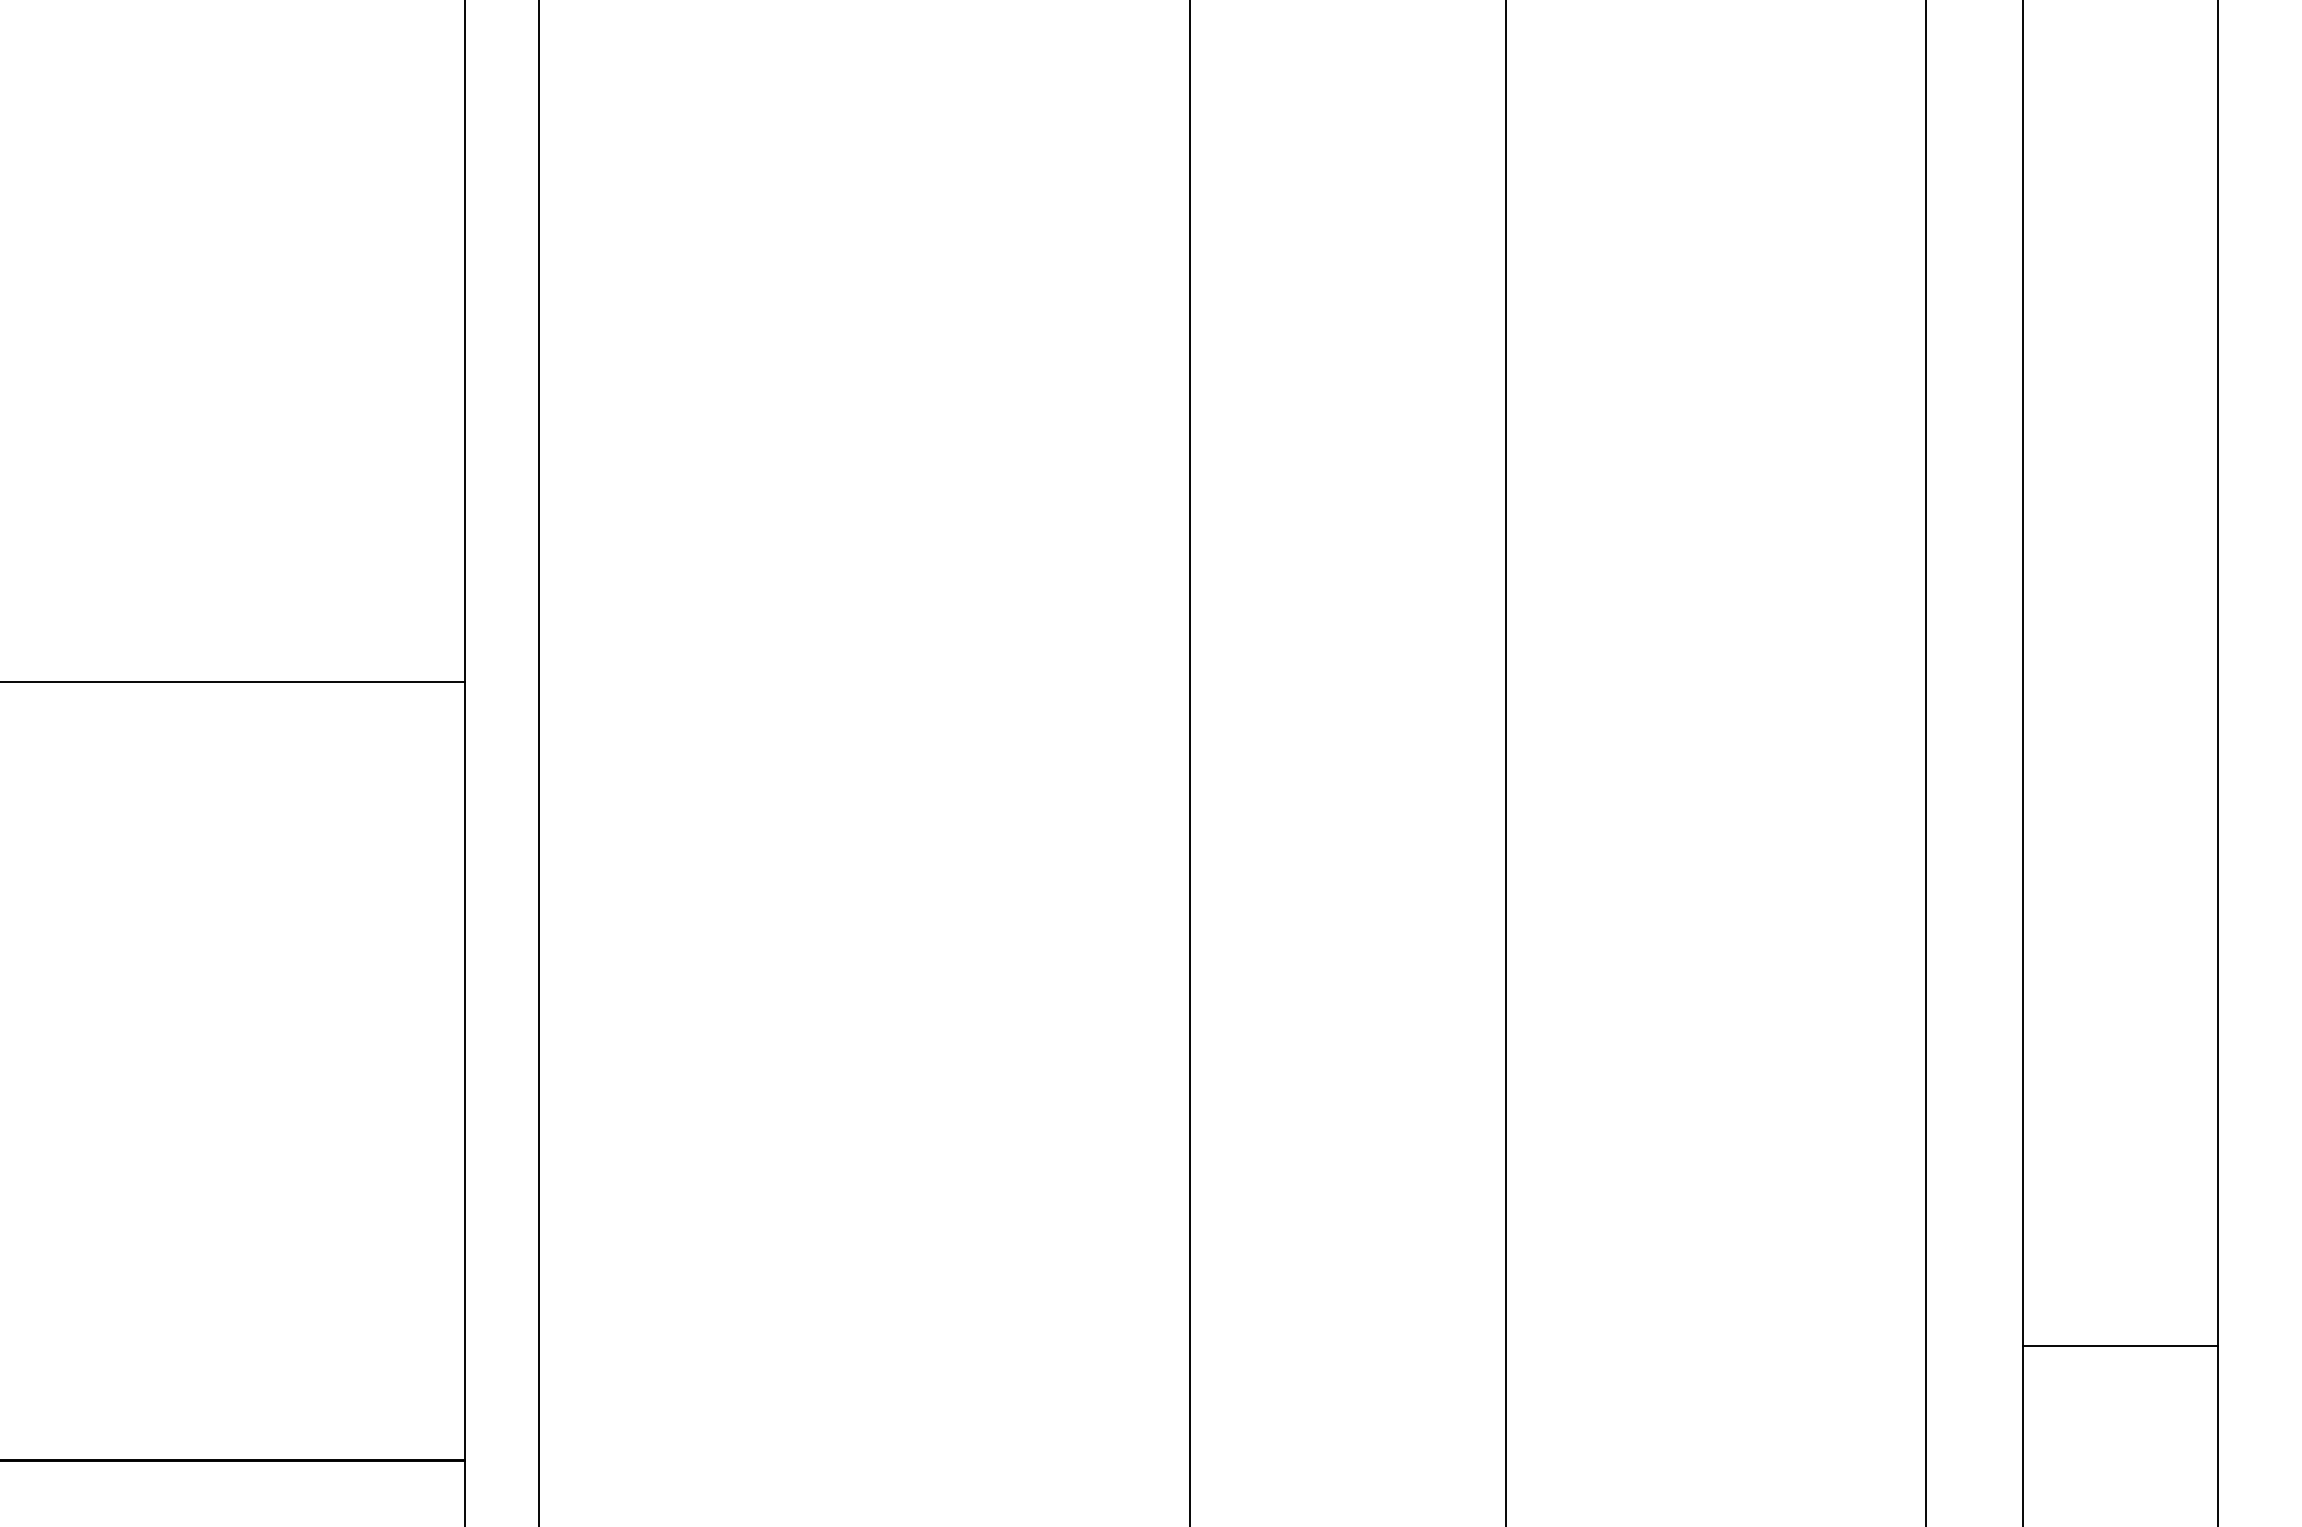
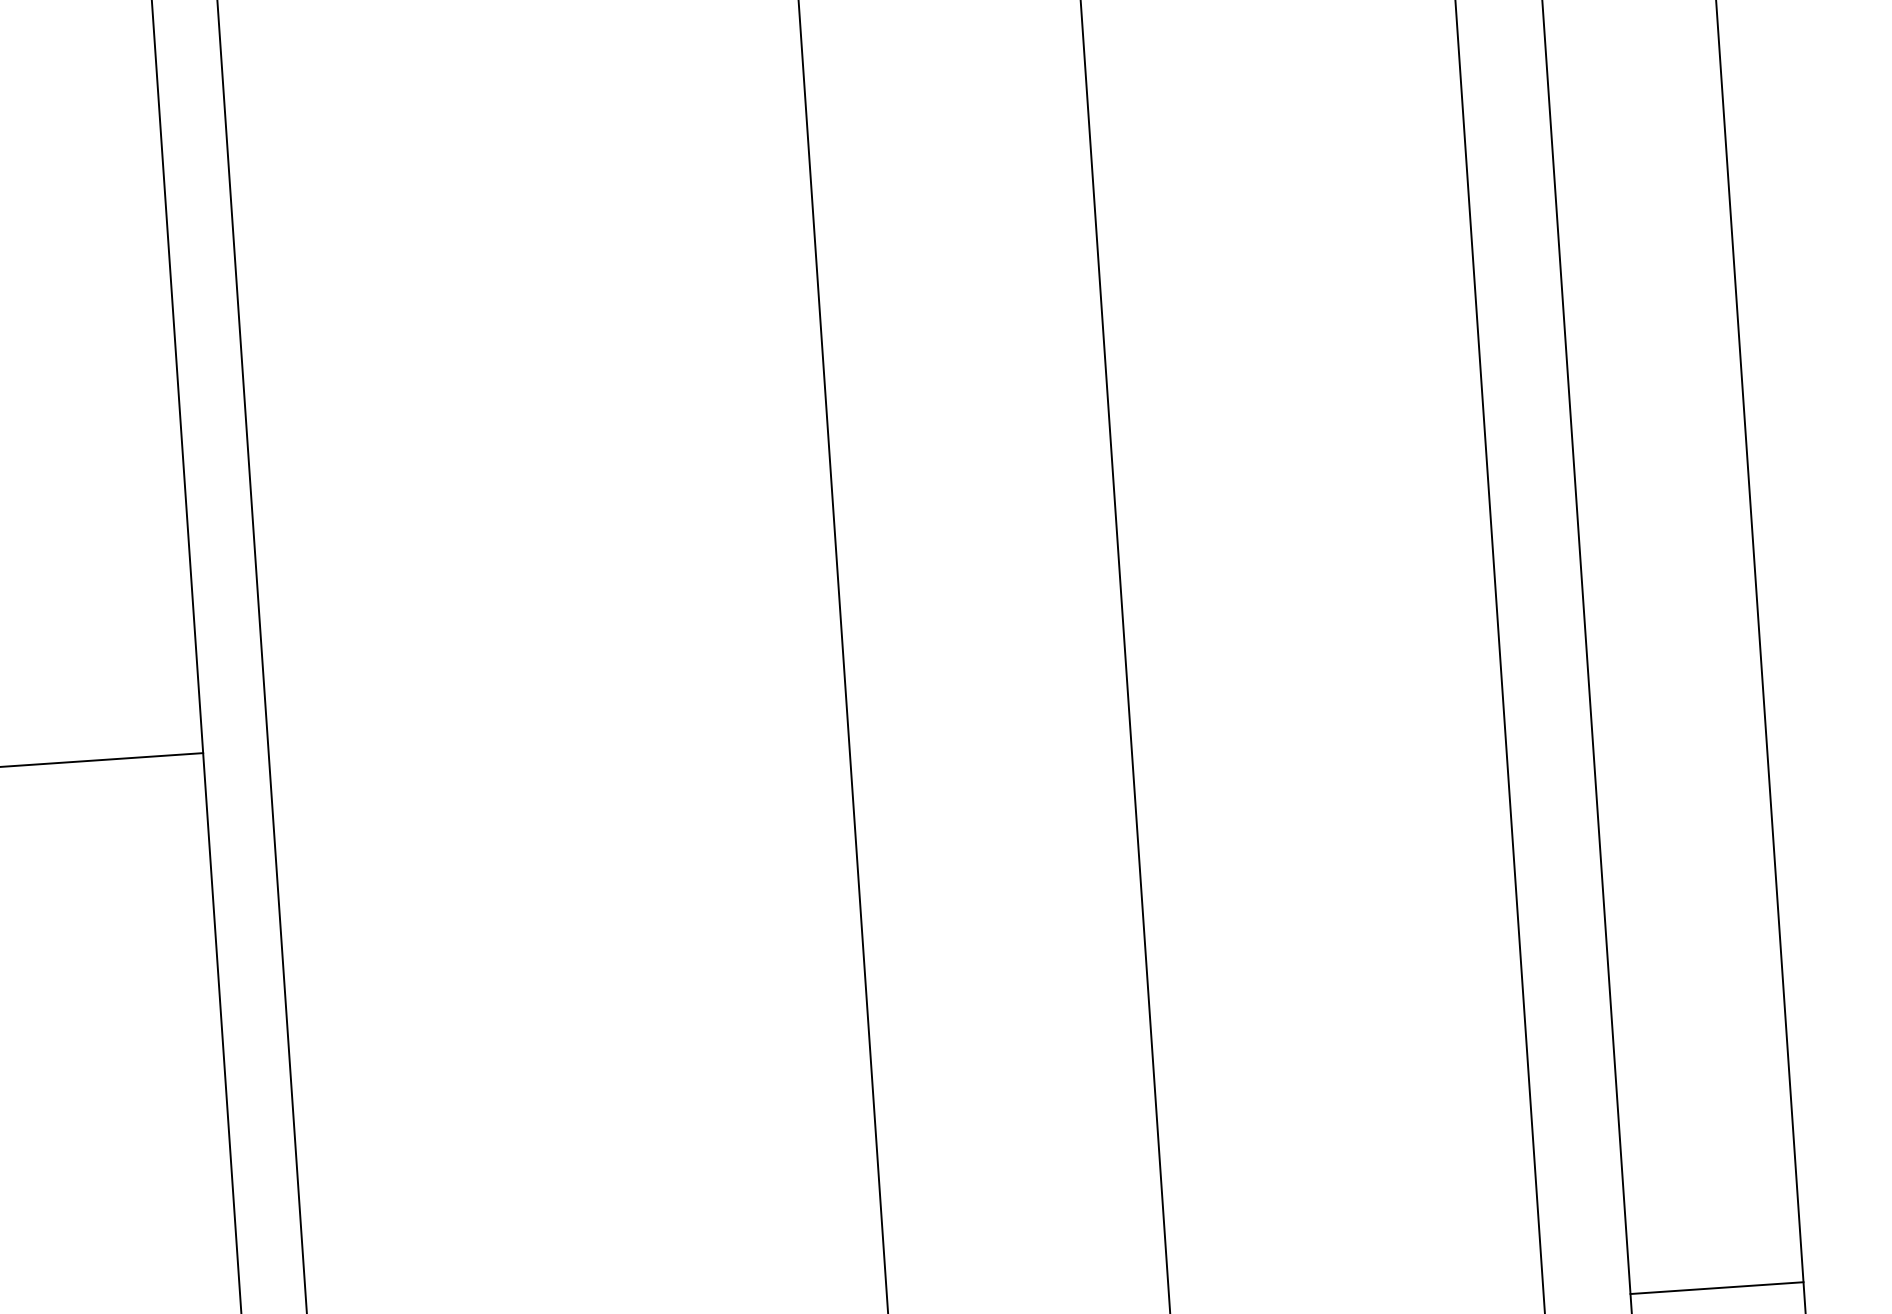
line: (2120, 1346) -> (1716, 1288), moved

